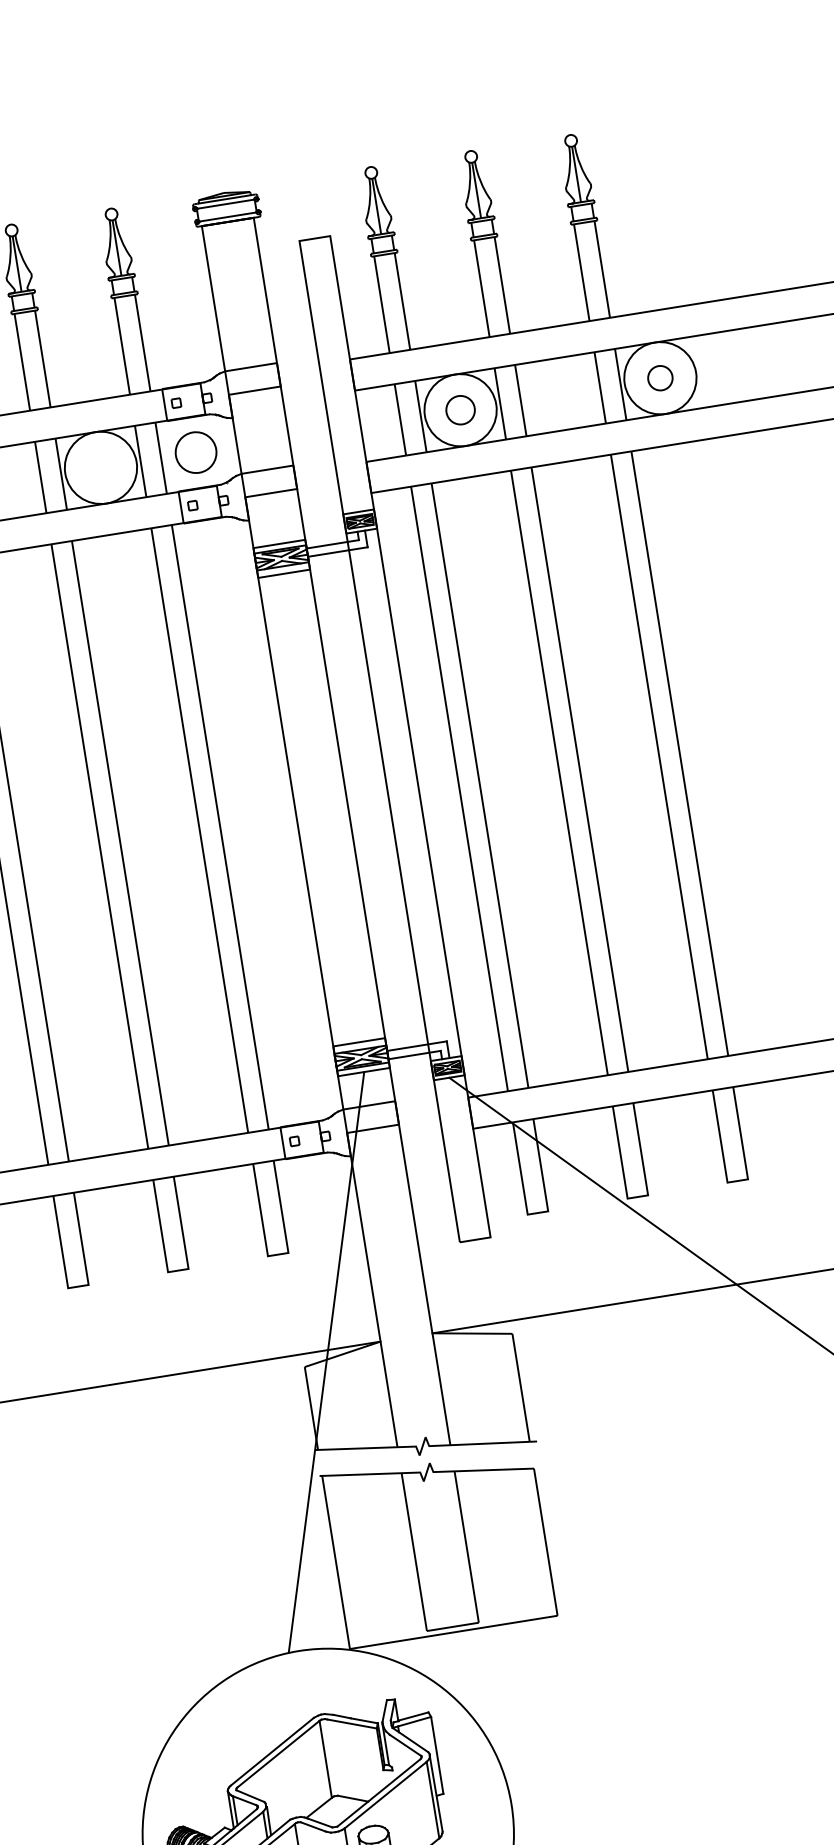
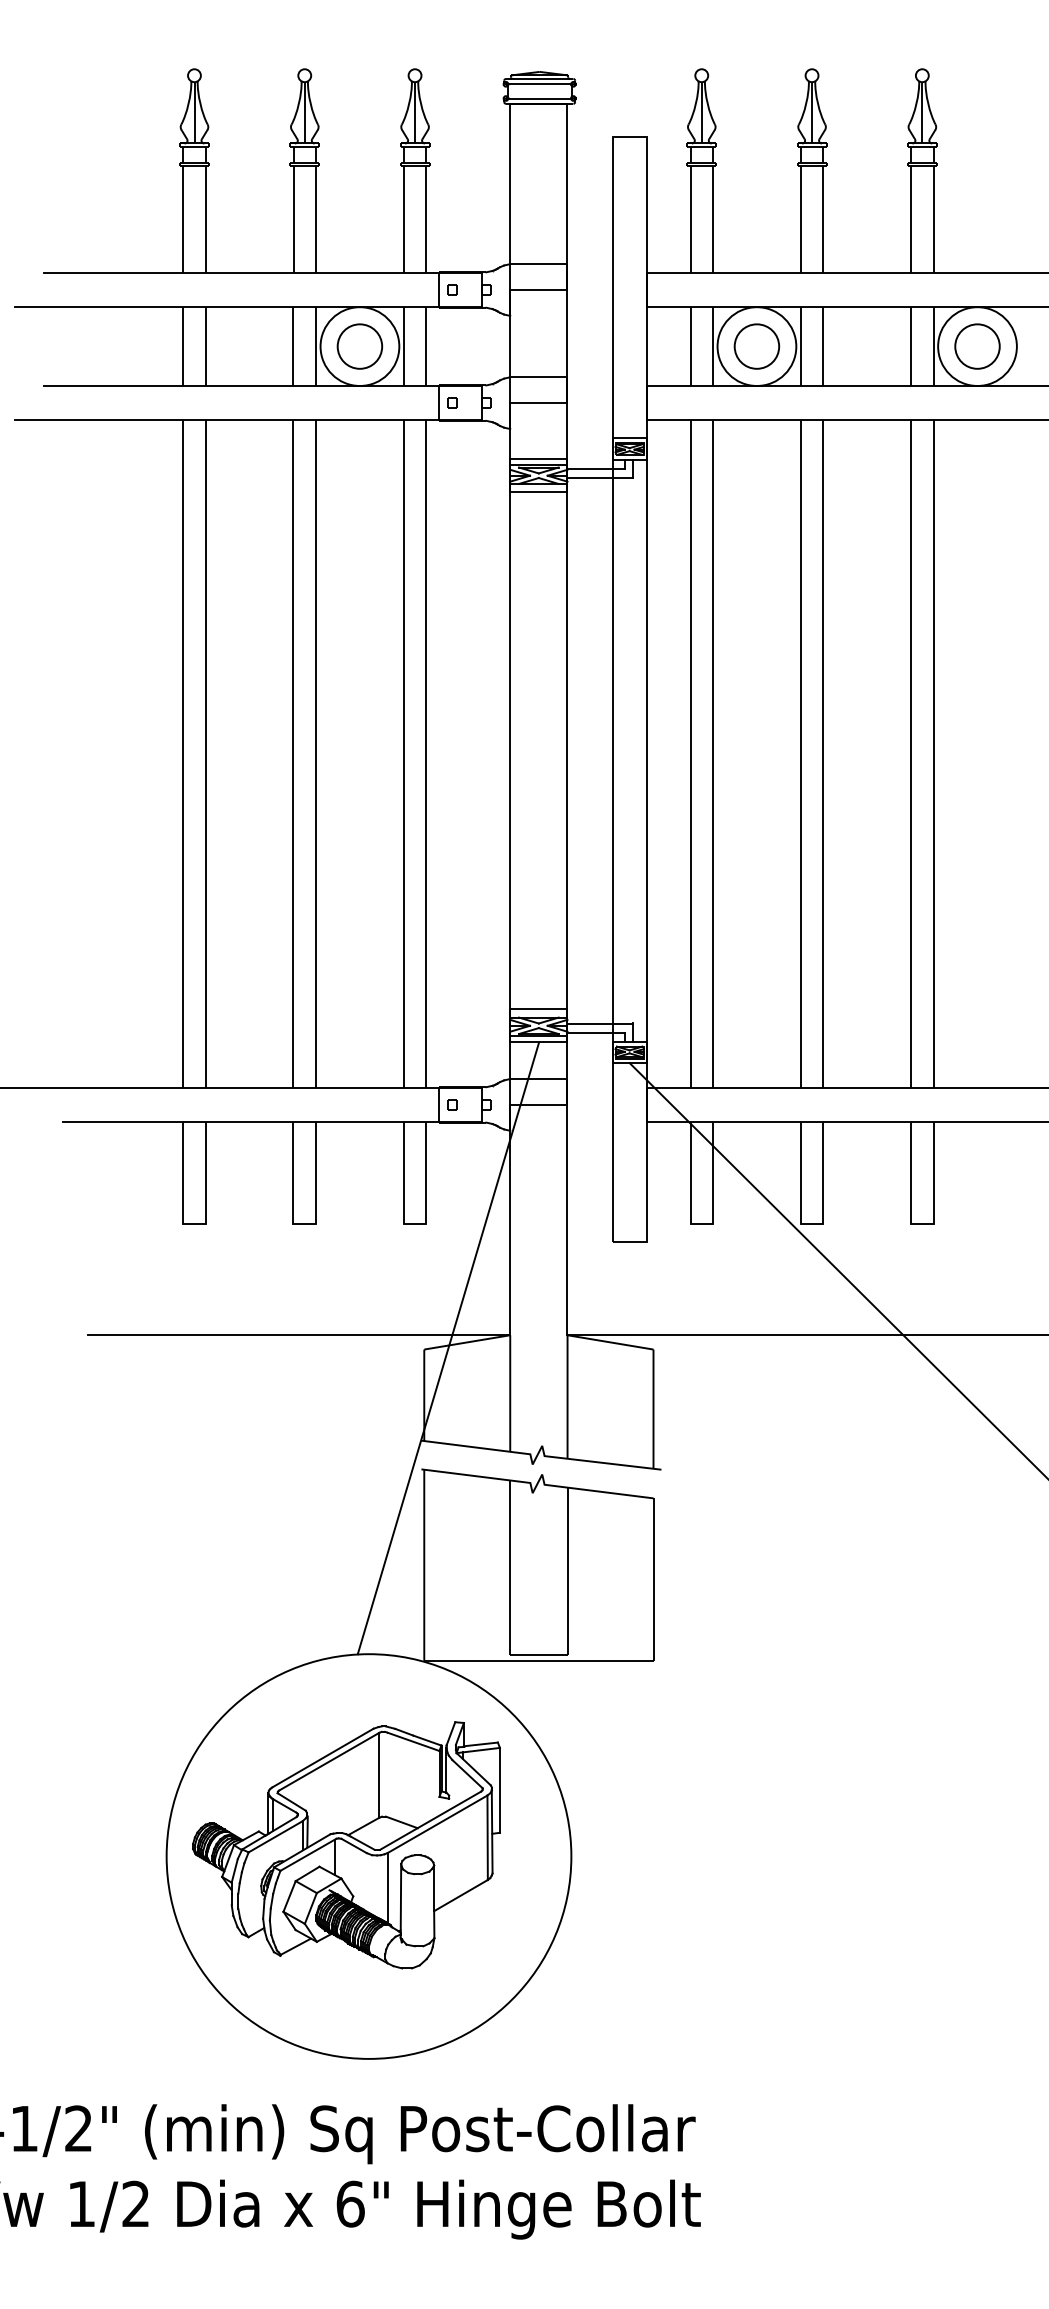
circle: (660, 378) -> (977, 346), size x1.67
circle: (460, 410) -> (756, 346), size x1.43
circle: (195, 452) -> (359, 346), moved

